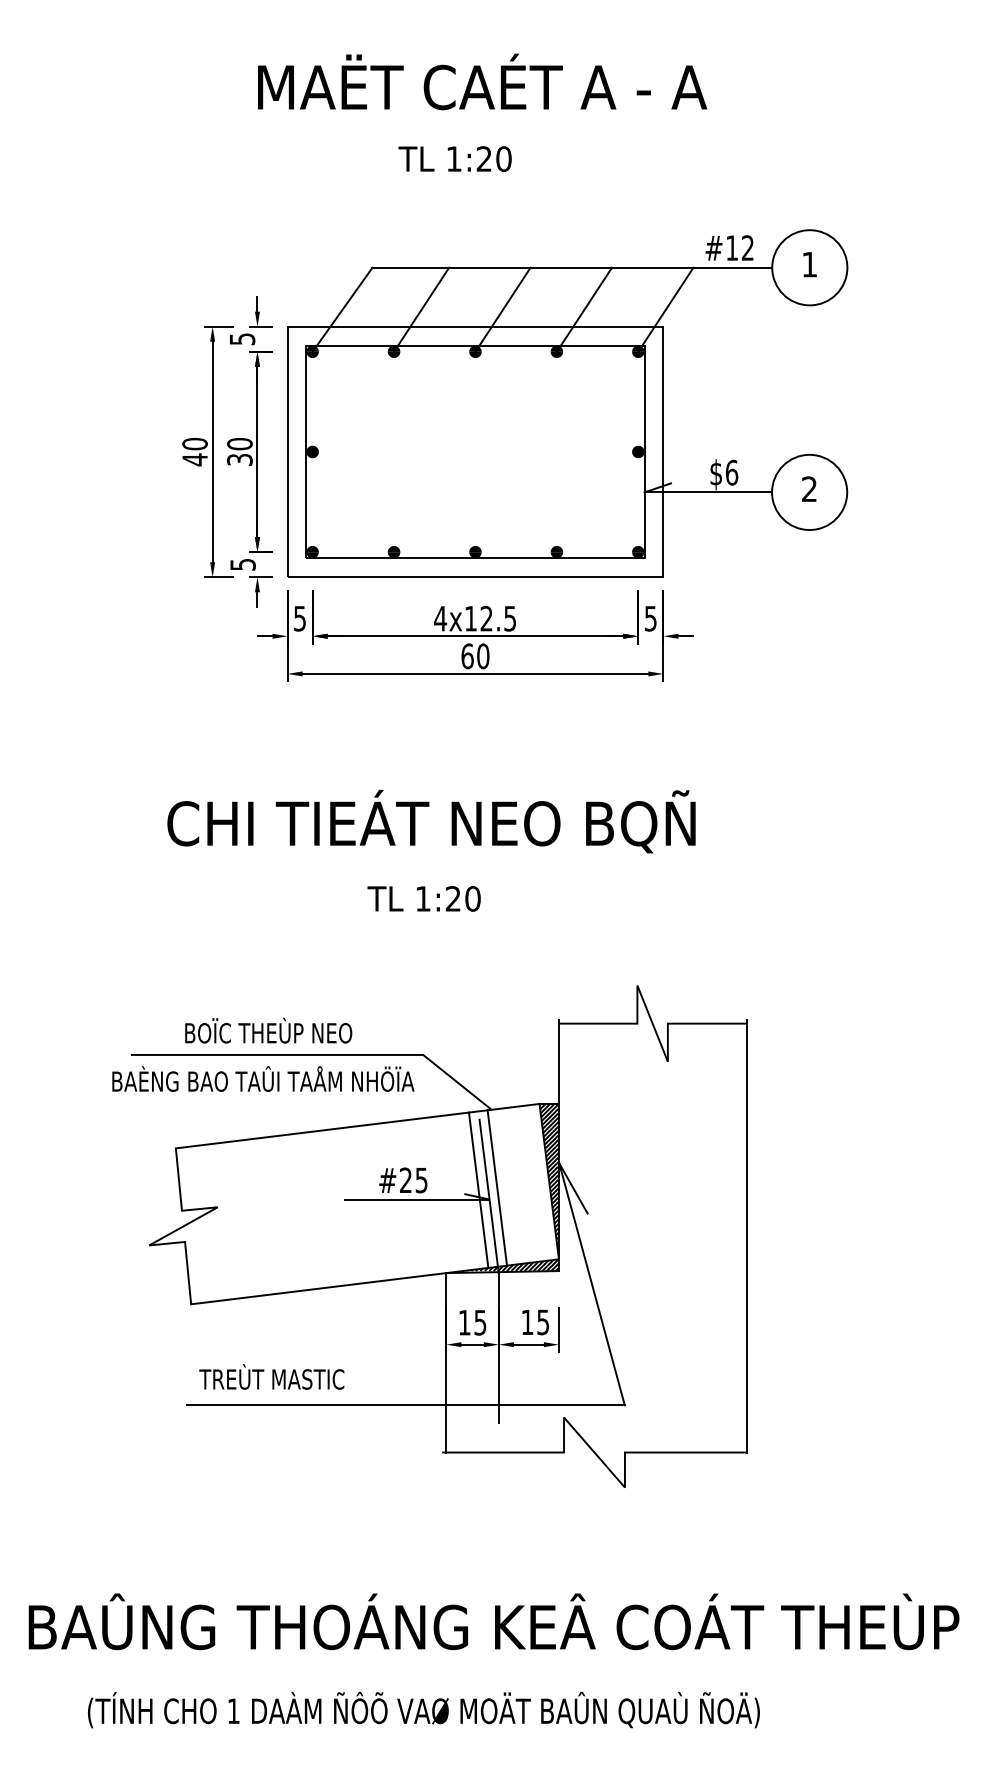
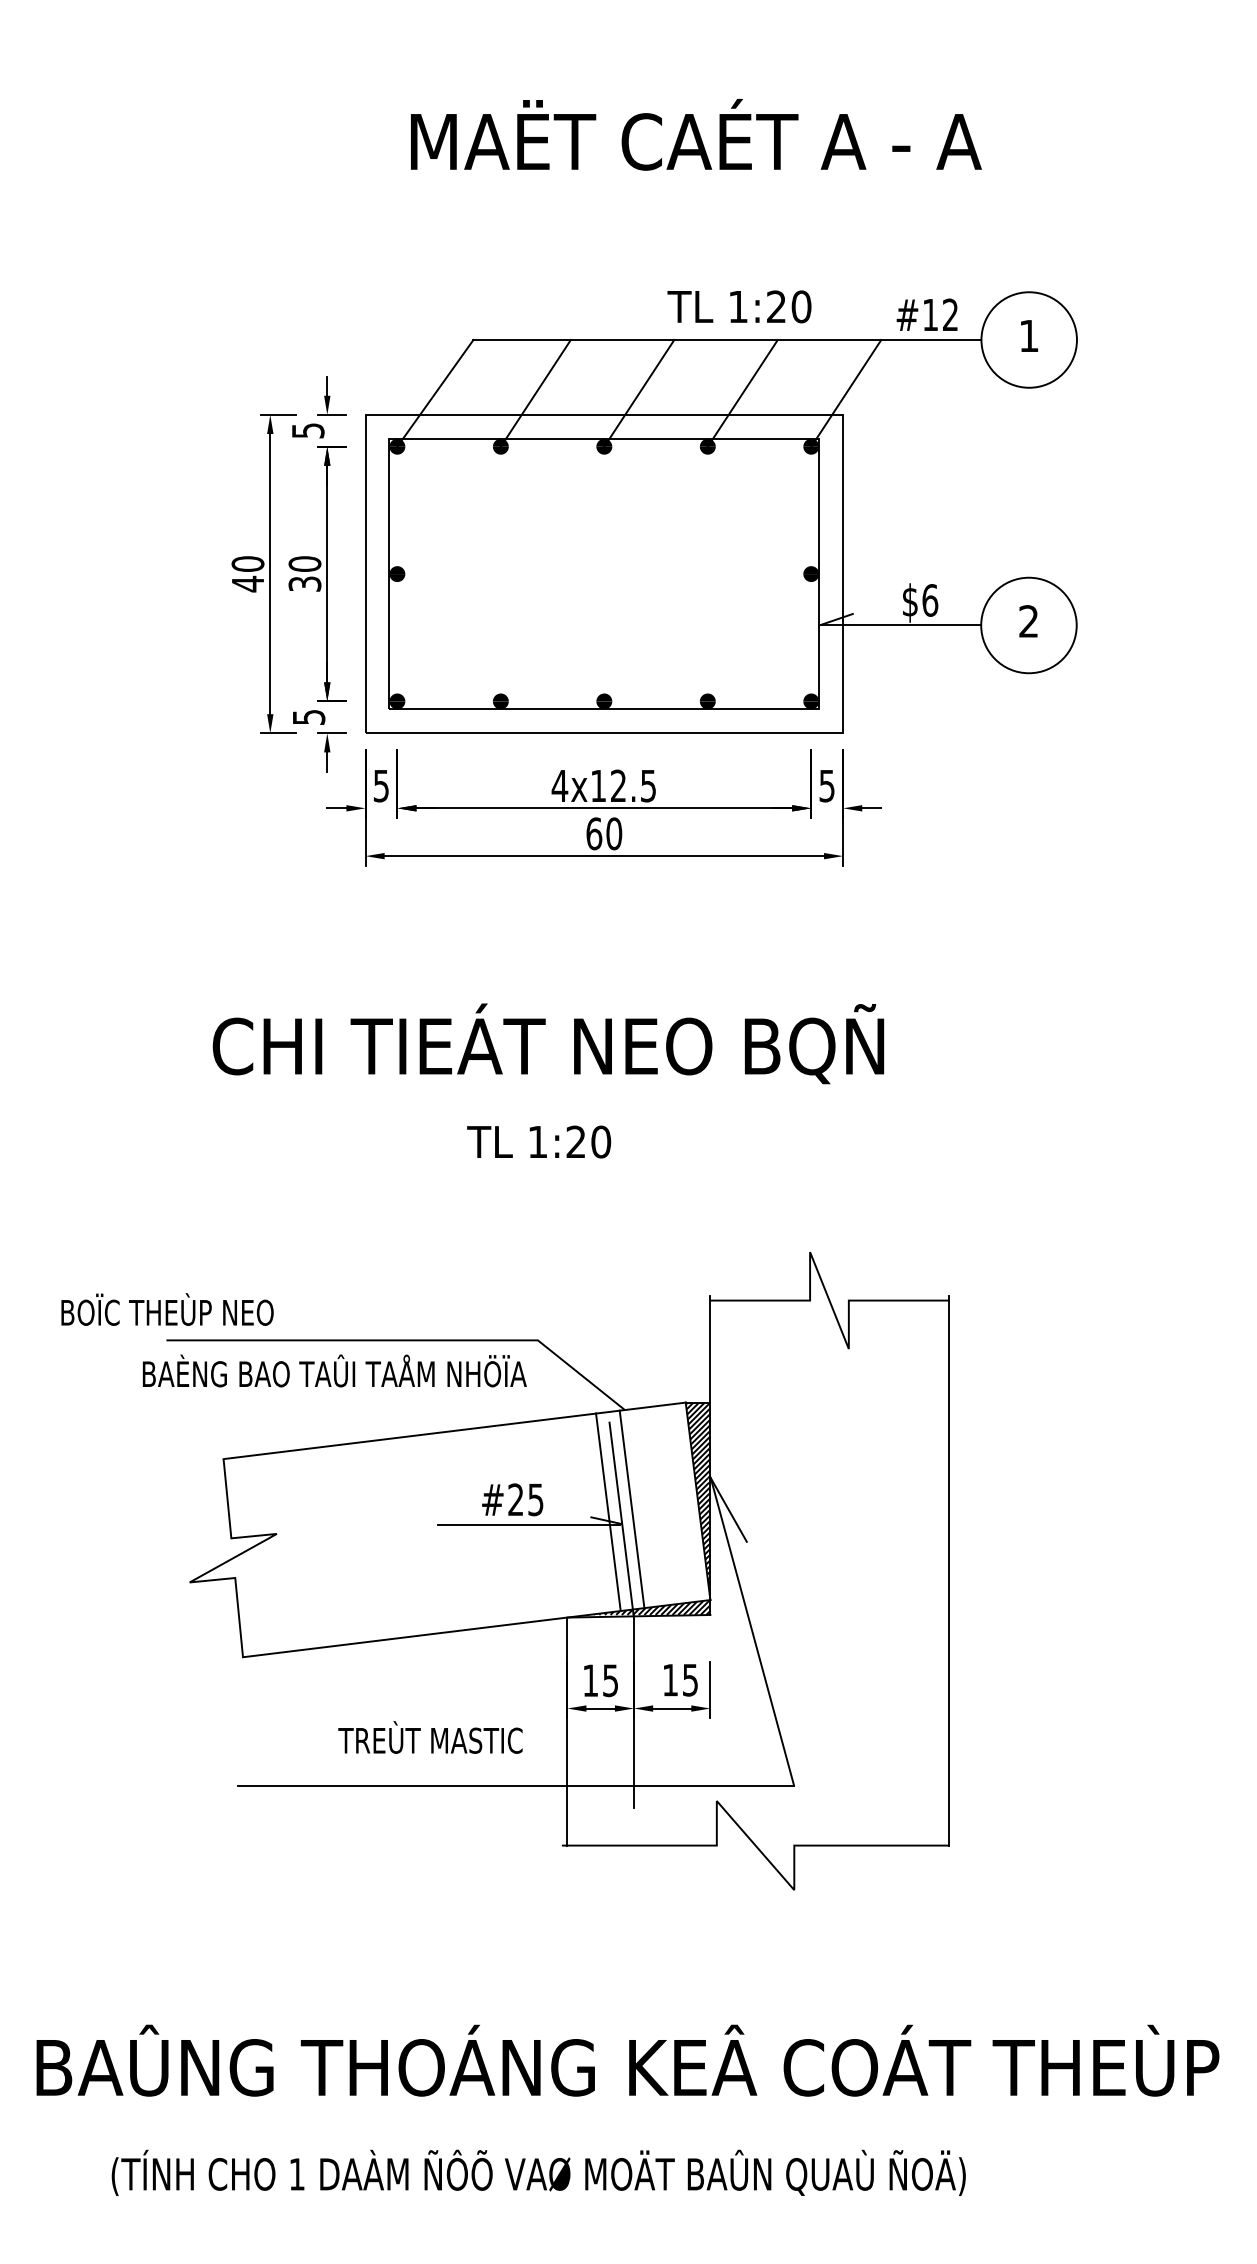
text: (482, 81) -> (696, 134), moved
text: (455, 158) -> (739, 306), moved
text: (268, 1030) -> (167, 1309), moved
text: (271, 1376) -> (430, 1737), moved

